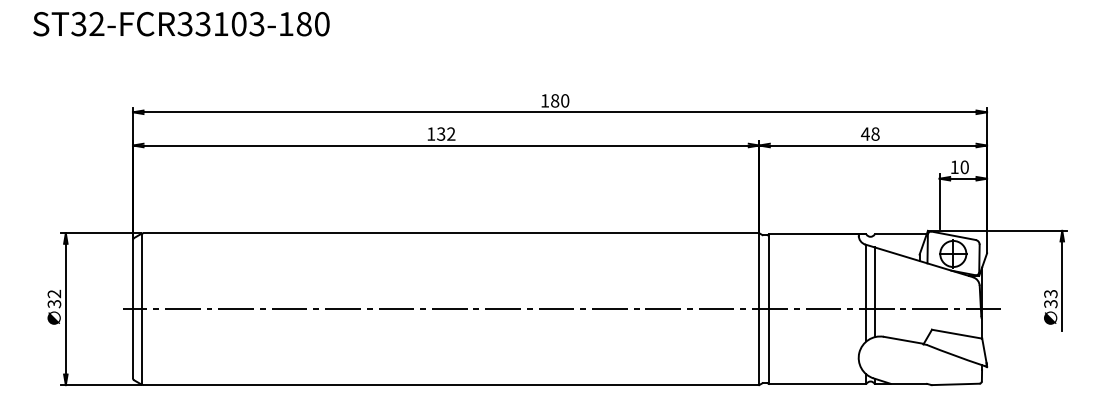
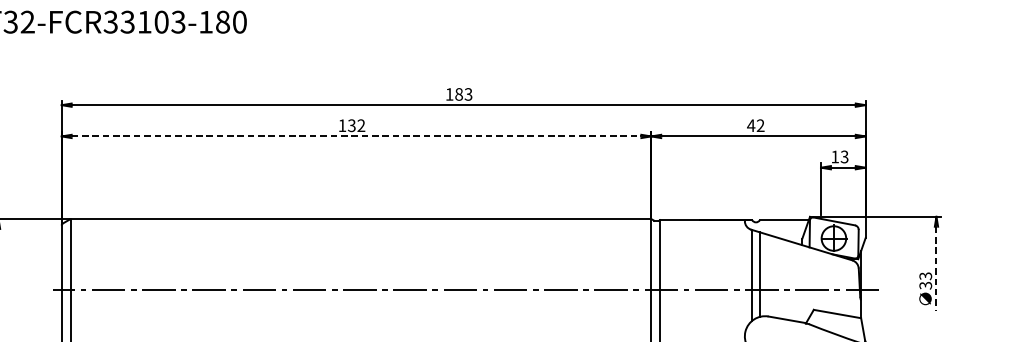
text: (565, 100) -> (468, 94), 180 -> 183
text: (875, 133) -> (760, 125), 48 -> 42
line: (446, 145) -> (356, 136), solid -> dashed
text: (964, 167) -> (844, 157), 10 -> 13
line: (1062, 286) -> (936, 269), solid -> dashed

